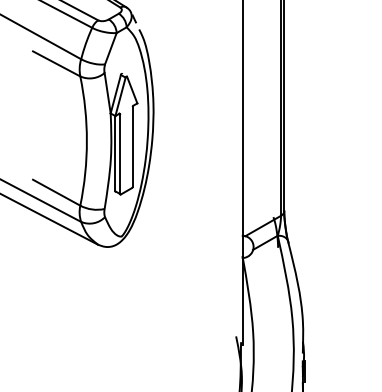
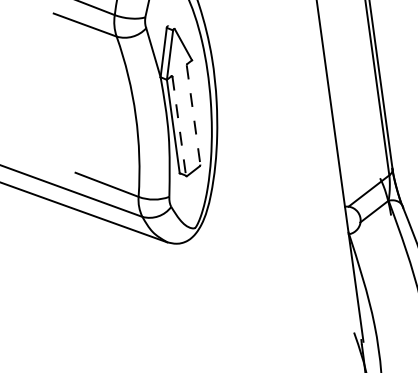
line: (132, 146) -> (193, 114), solid -> dashed
line: (120, 154) -> (179, 126), solid -> dashed

